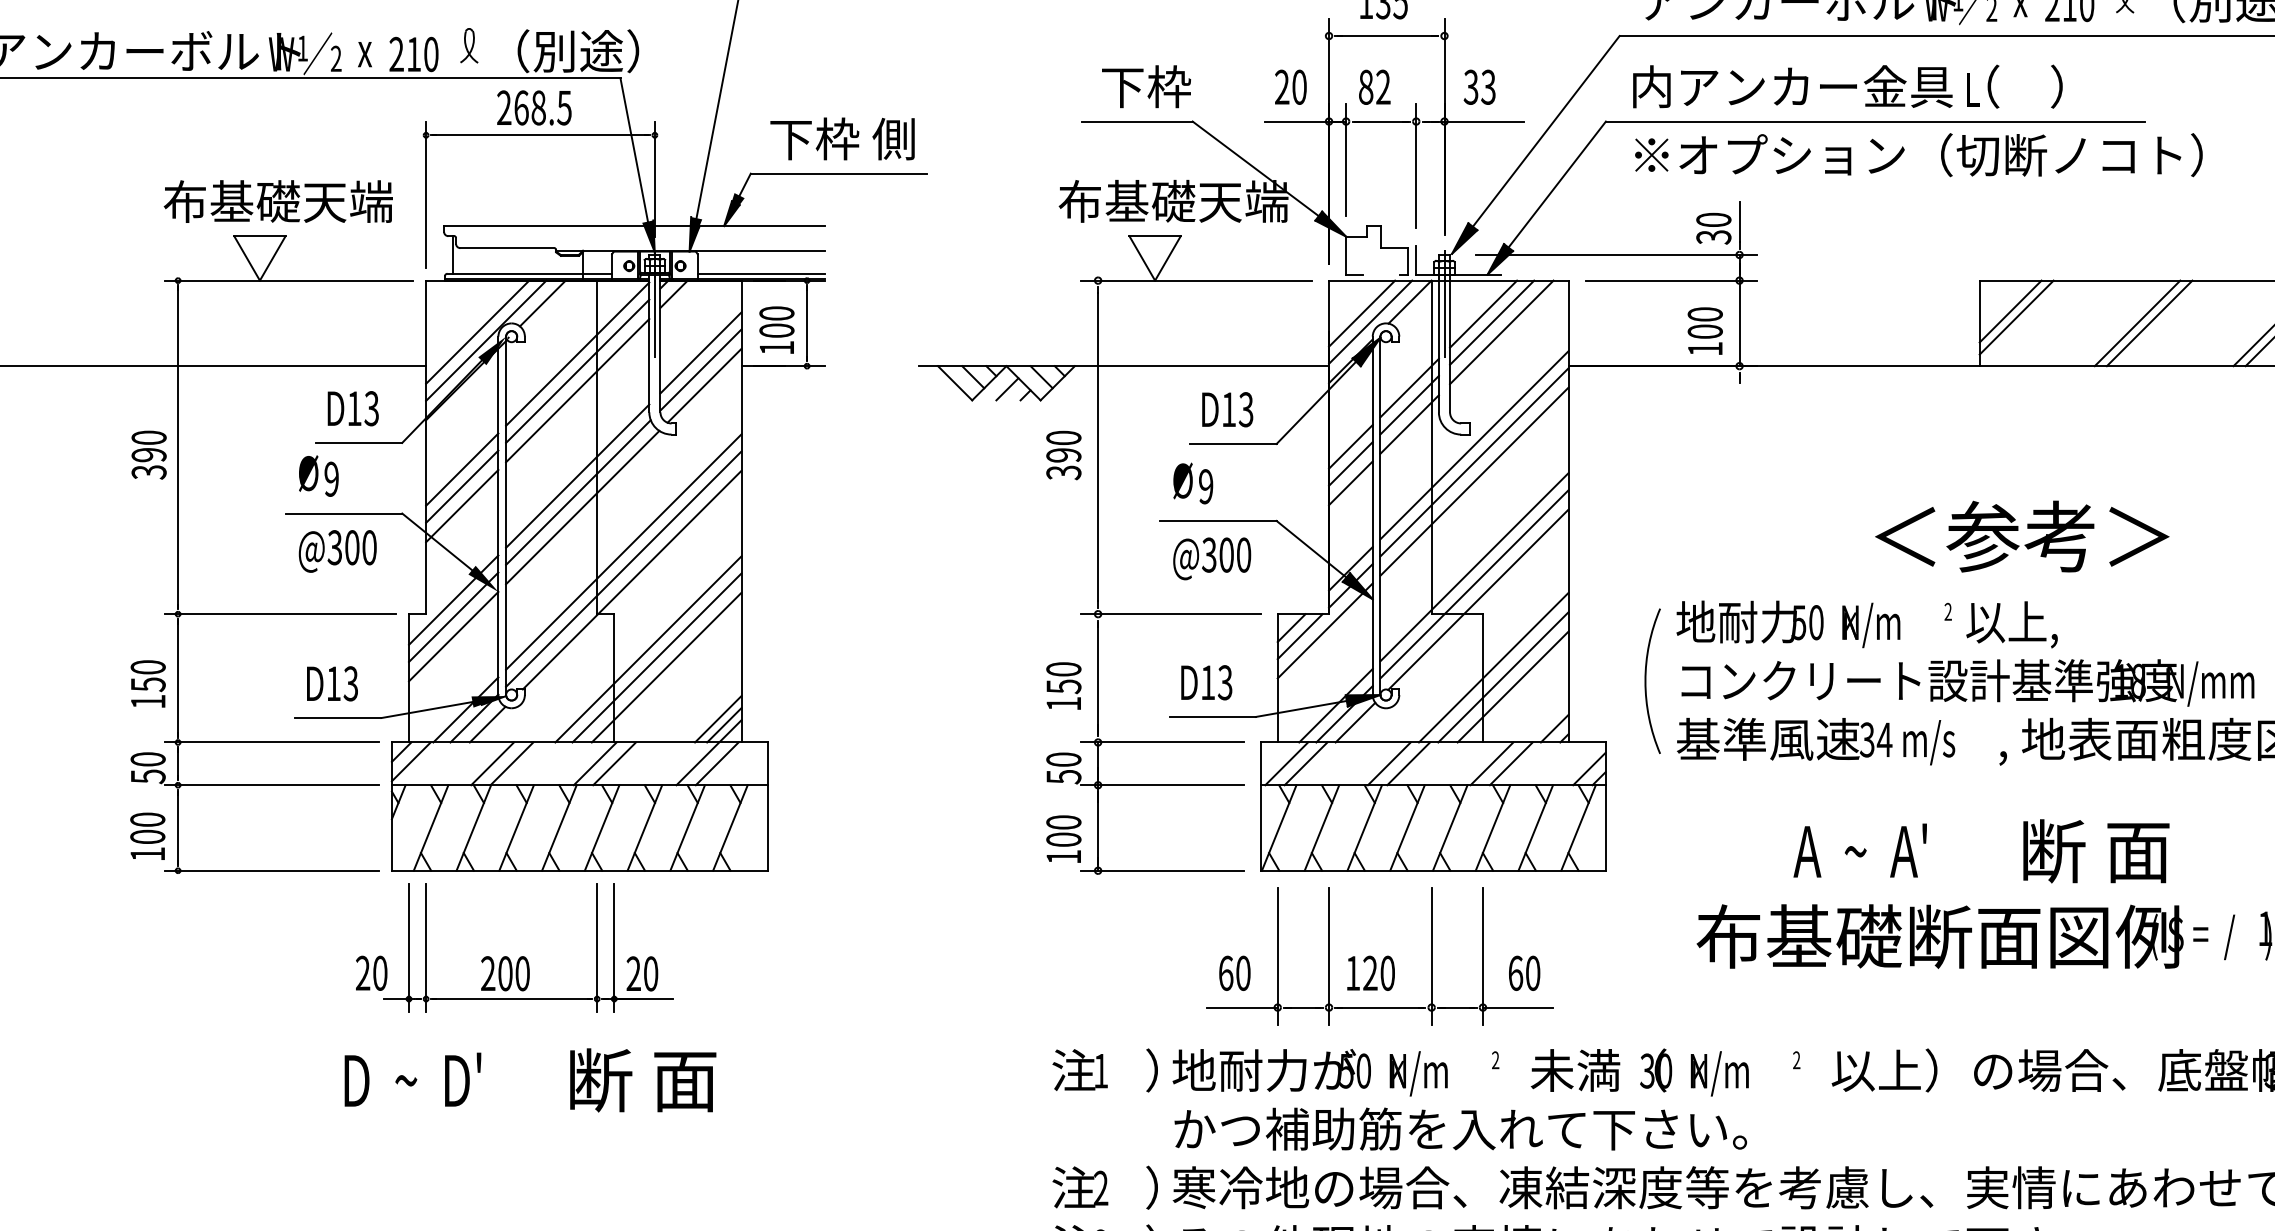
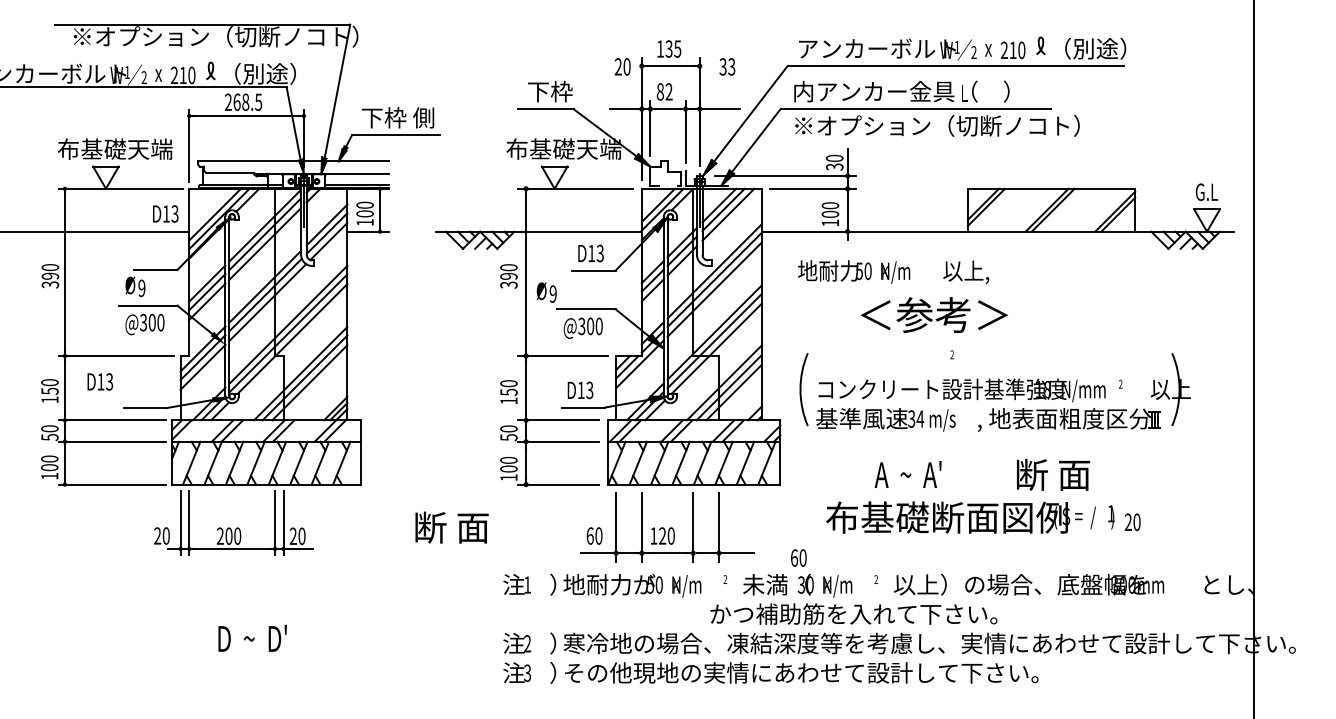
text: (1290, 86) -> (622, 66), moved
text: (1479, 86) -> (727, 66), moved
text: (352, 407) -> (165, 213), moved
text: (1192, 483) -> (546, 292), moved
text: (2020, 537) -> (933, 315), moved
text: (1866, 623) -> (893, 271), moved
text: (332, 682) -> (100, 381), moved
text: (2096, 850) -> (1053, 474), moved
text: (1523, 972) -> (798, 557), moved
text: (412, 1078) -> (252, 637), moved
text: (642, 1079) -> (451, 527), moved
text: (1459, 1127) -> (853, 613), moved

